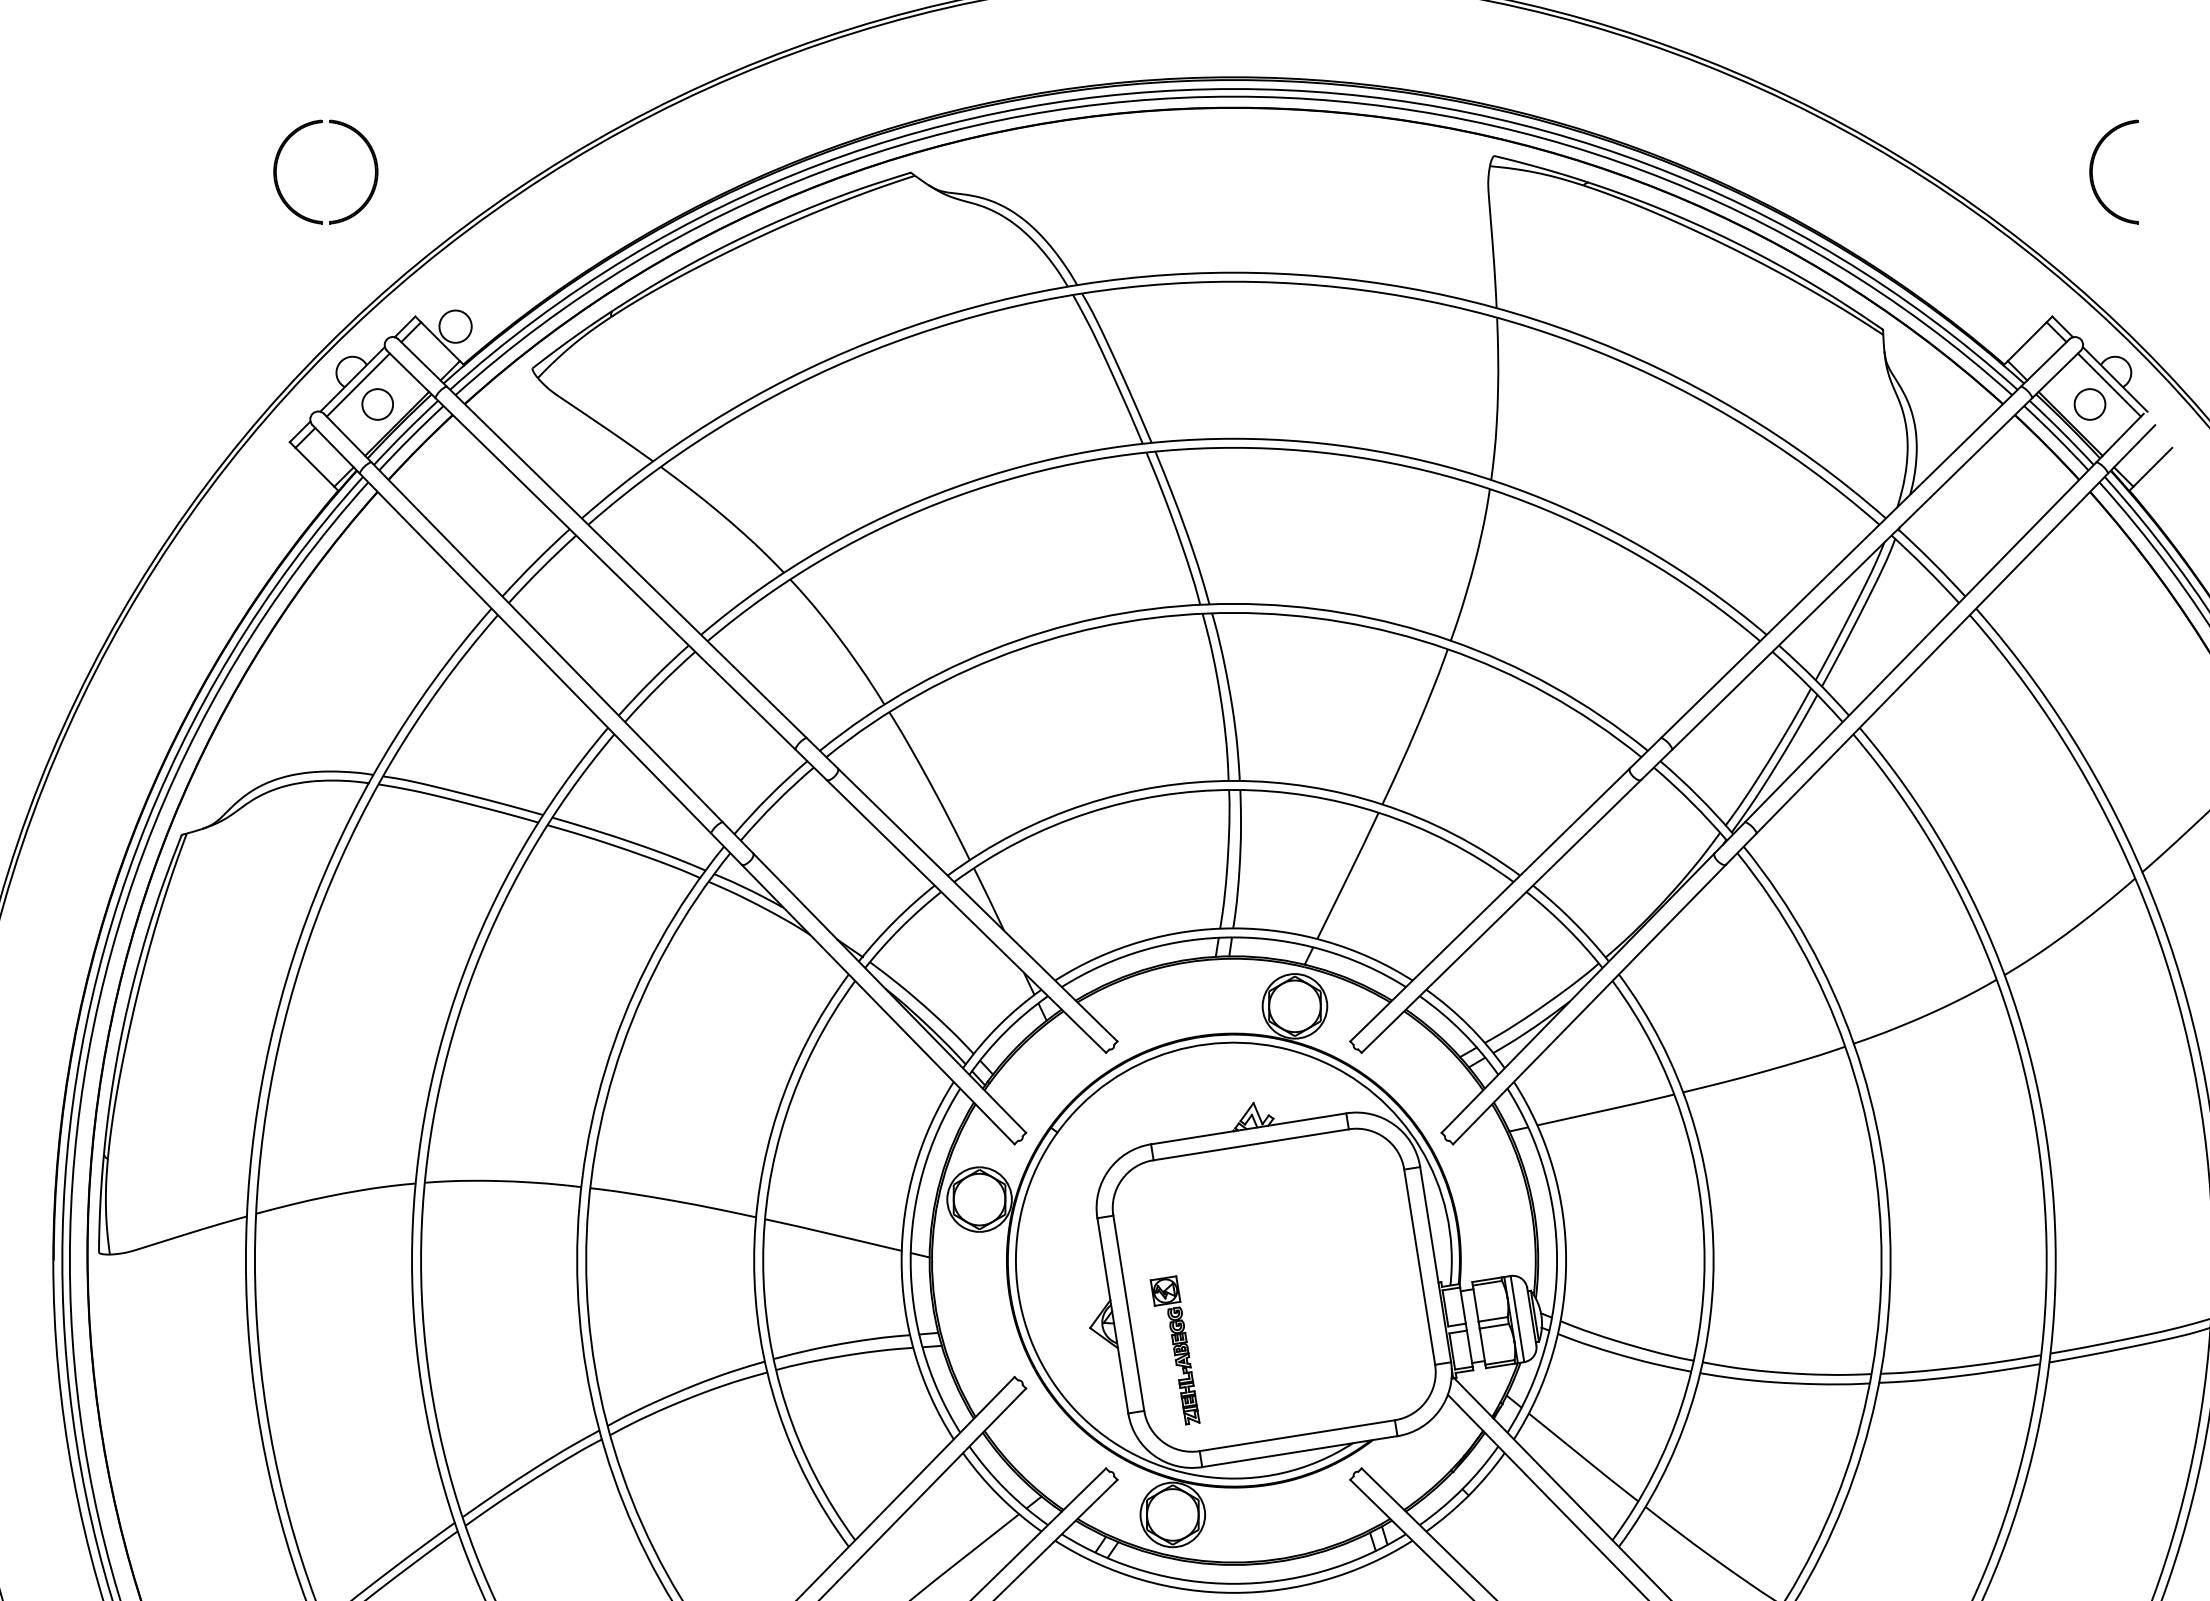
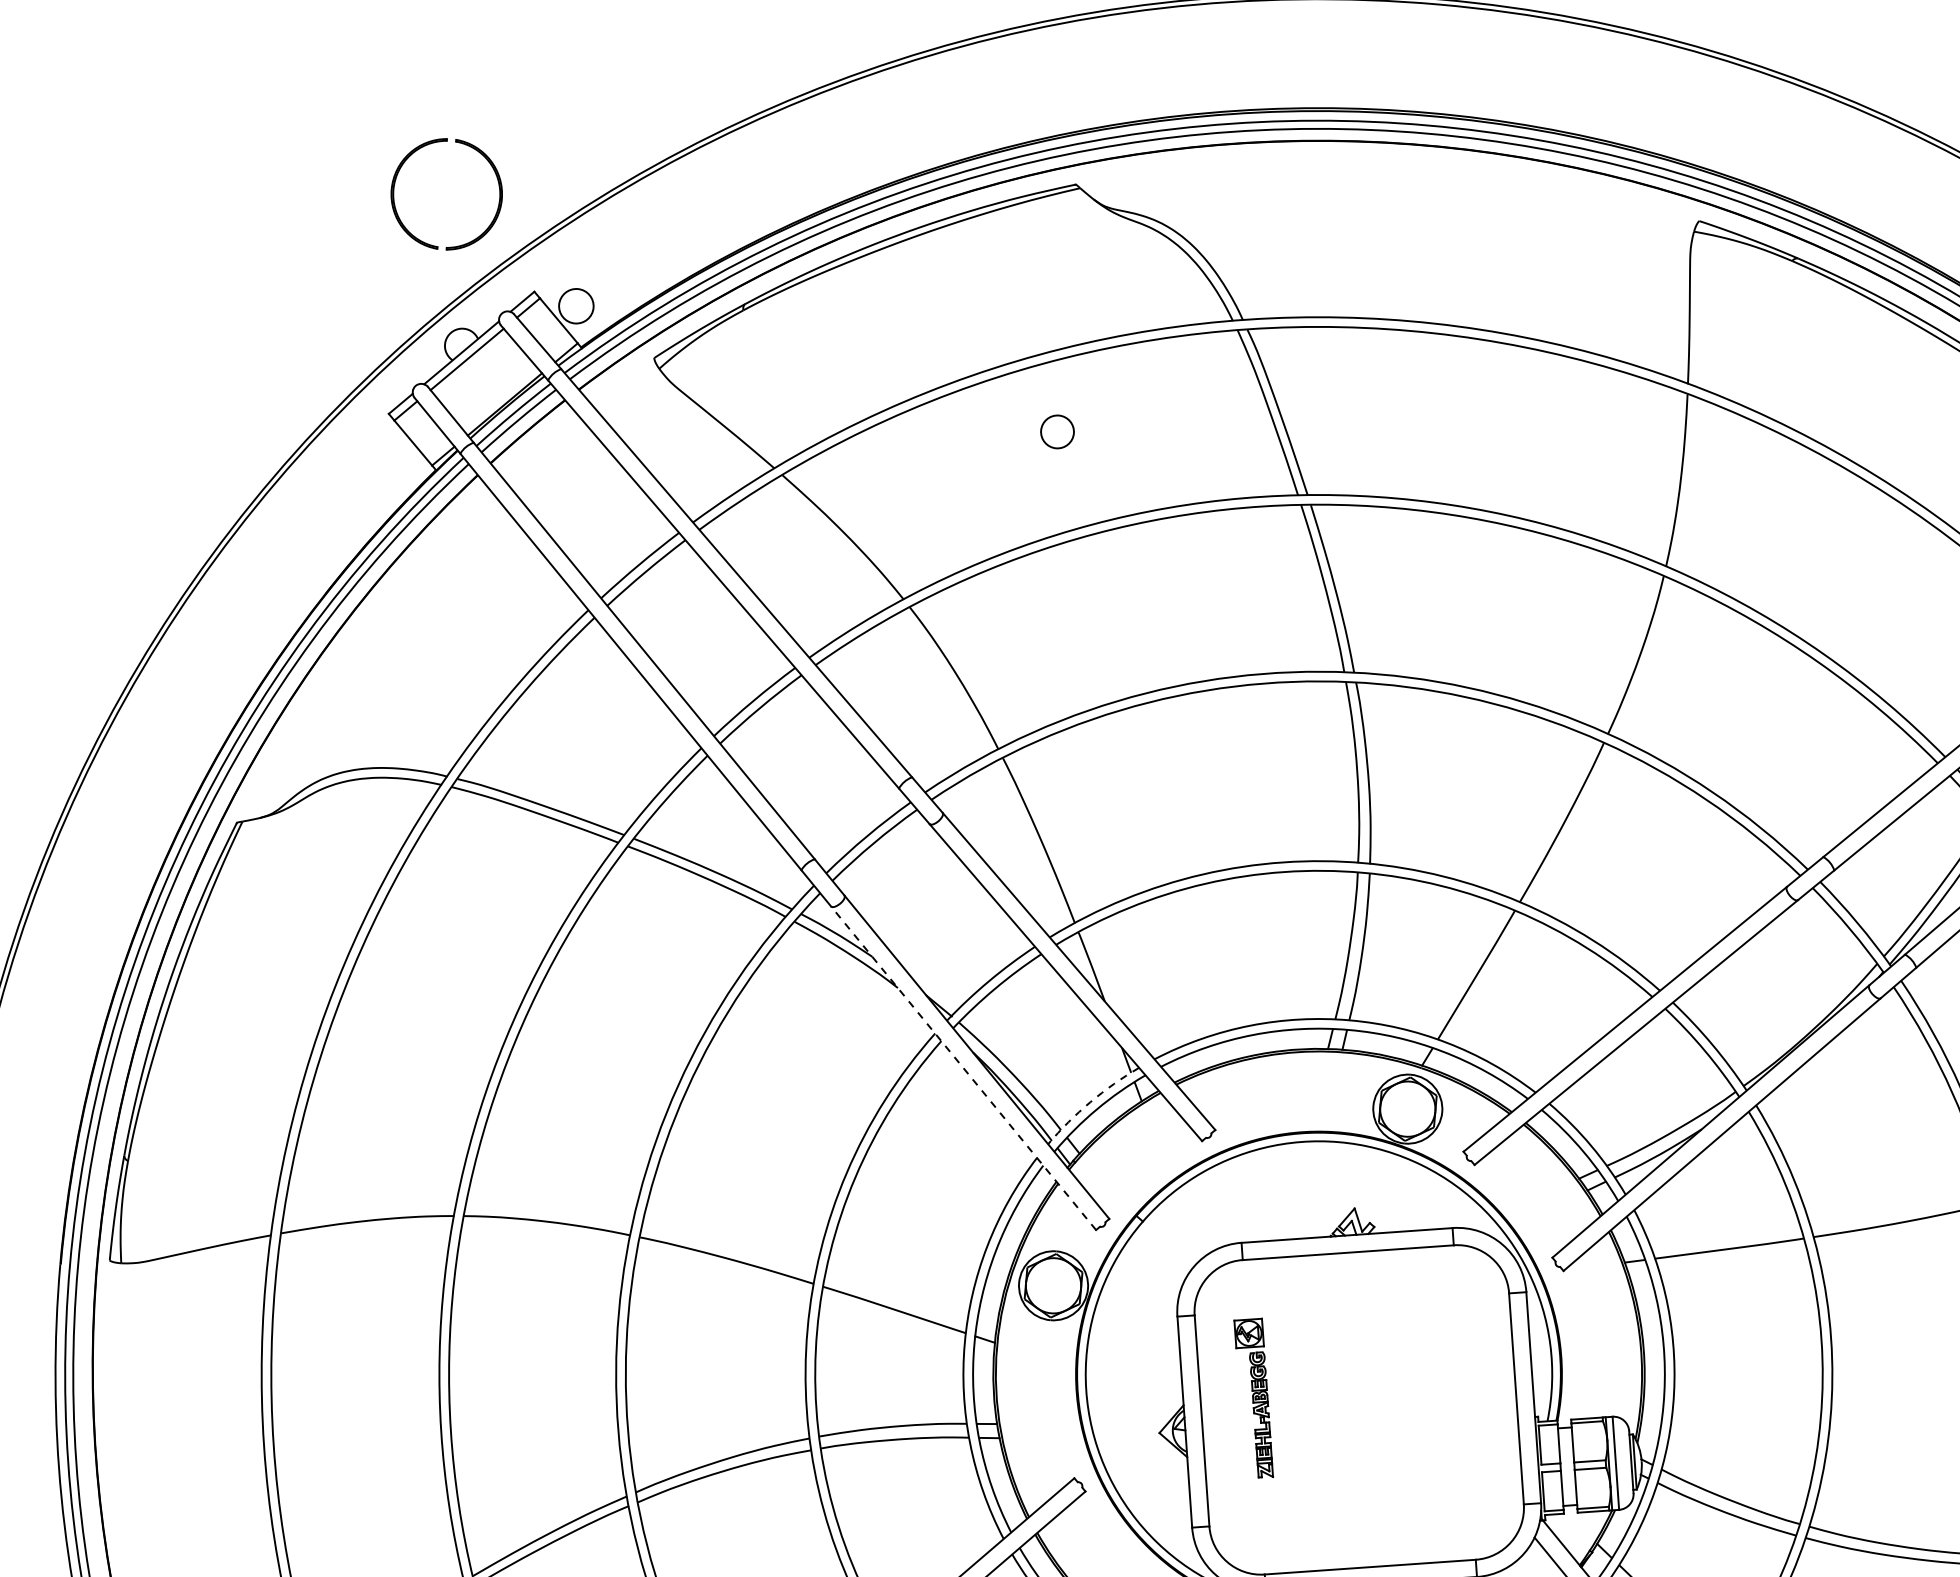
part: (300, 130) -> (423, 147), moved
circle: (377, 404) -> (1057, 431), moved
line: (877, 1004) -> (962, 1068), solid -> dashed
arc: (998, 1025) -> (1089, 1101), solid -> dashed
part: (1174, 1350) -> (1253, 1397), moved

